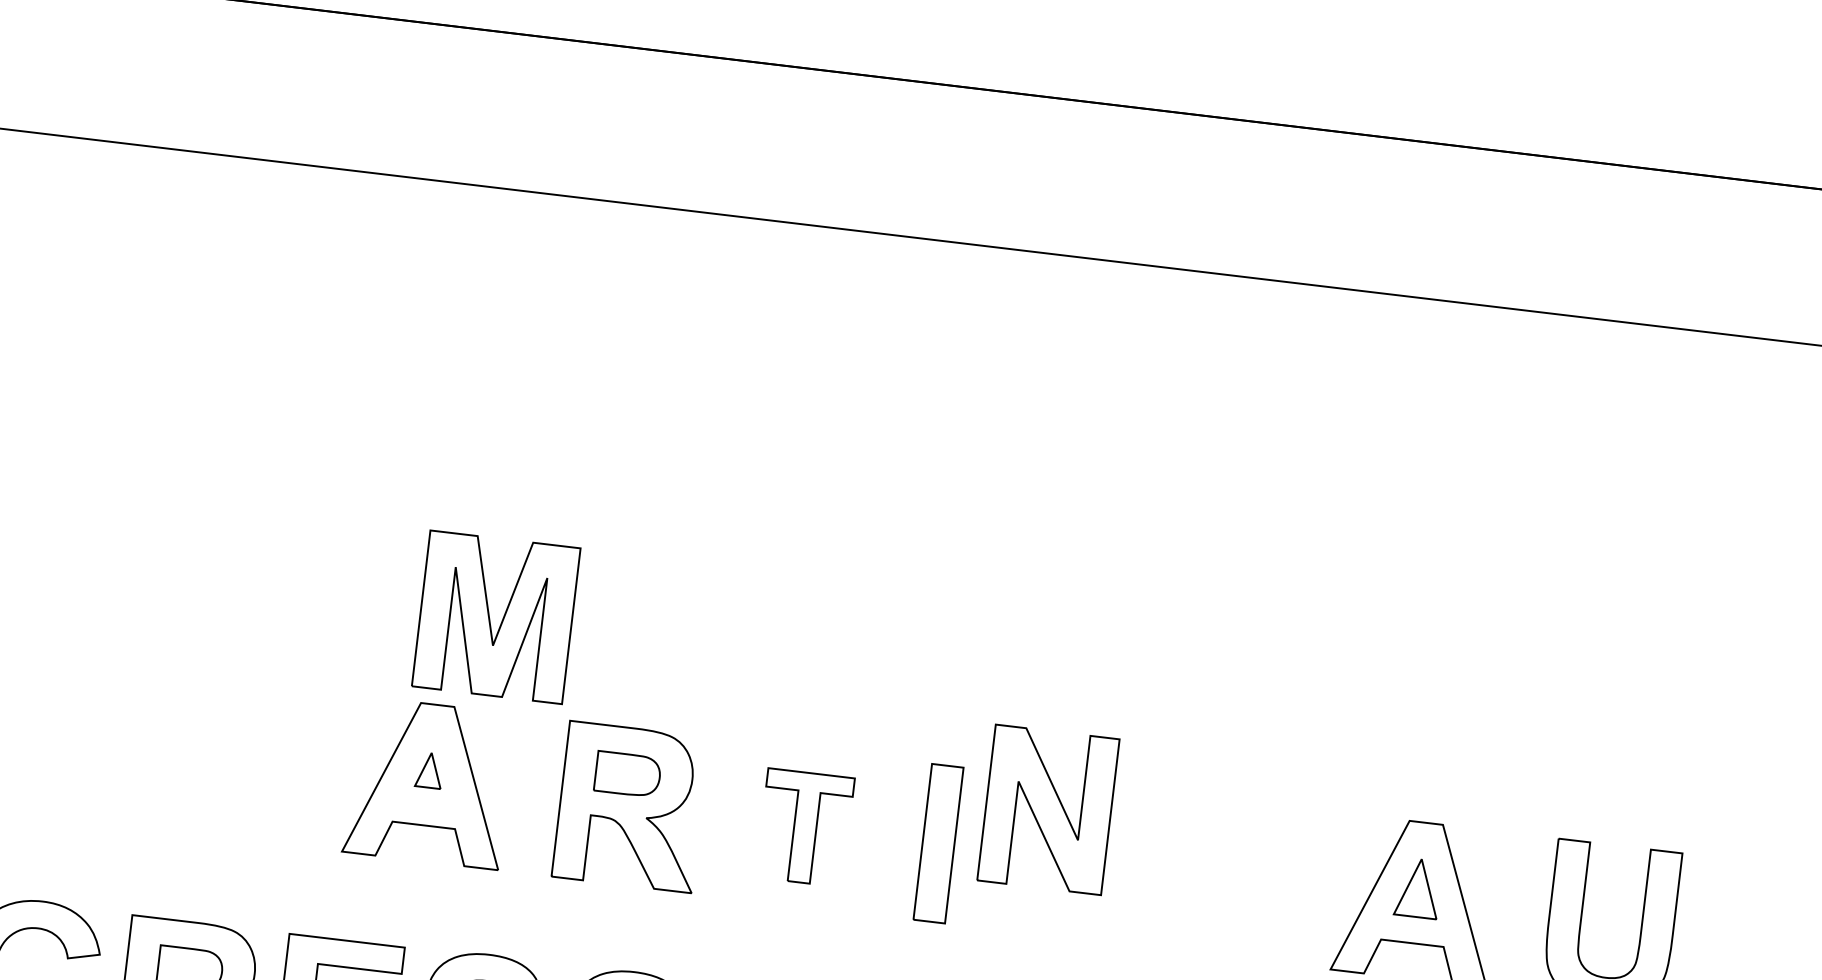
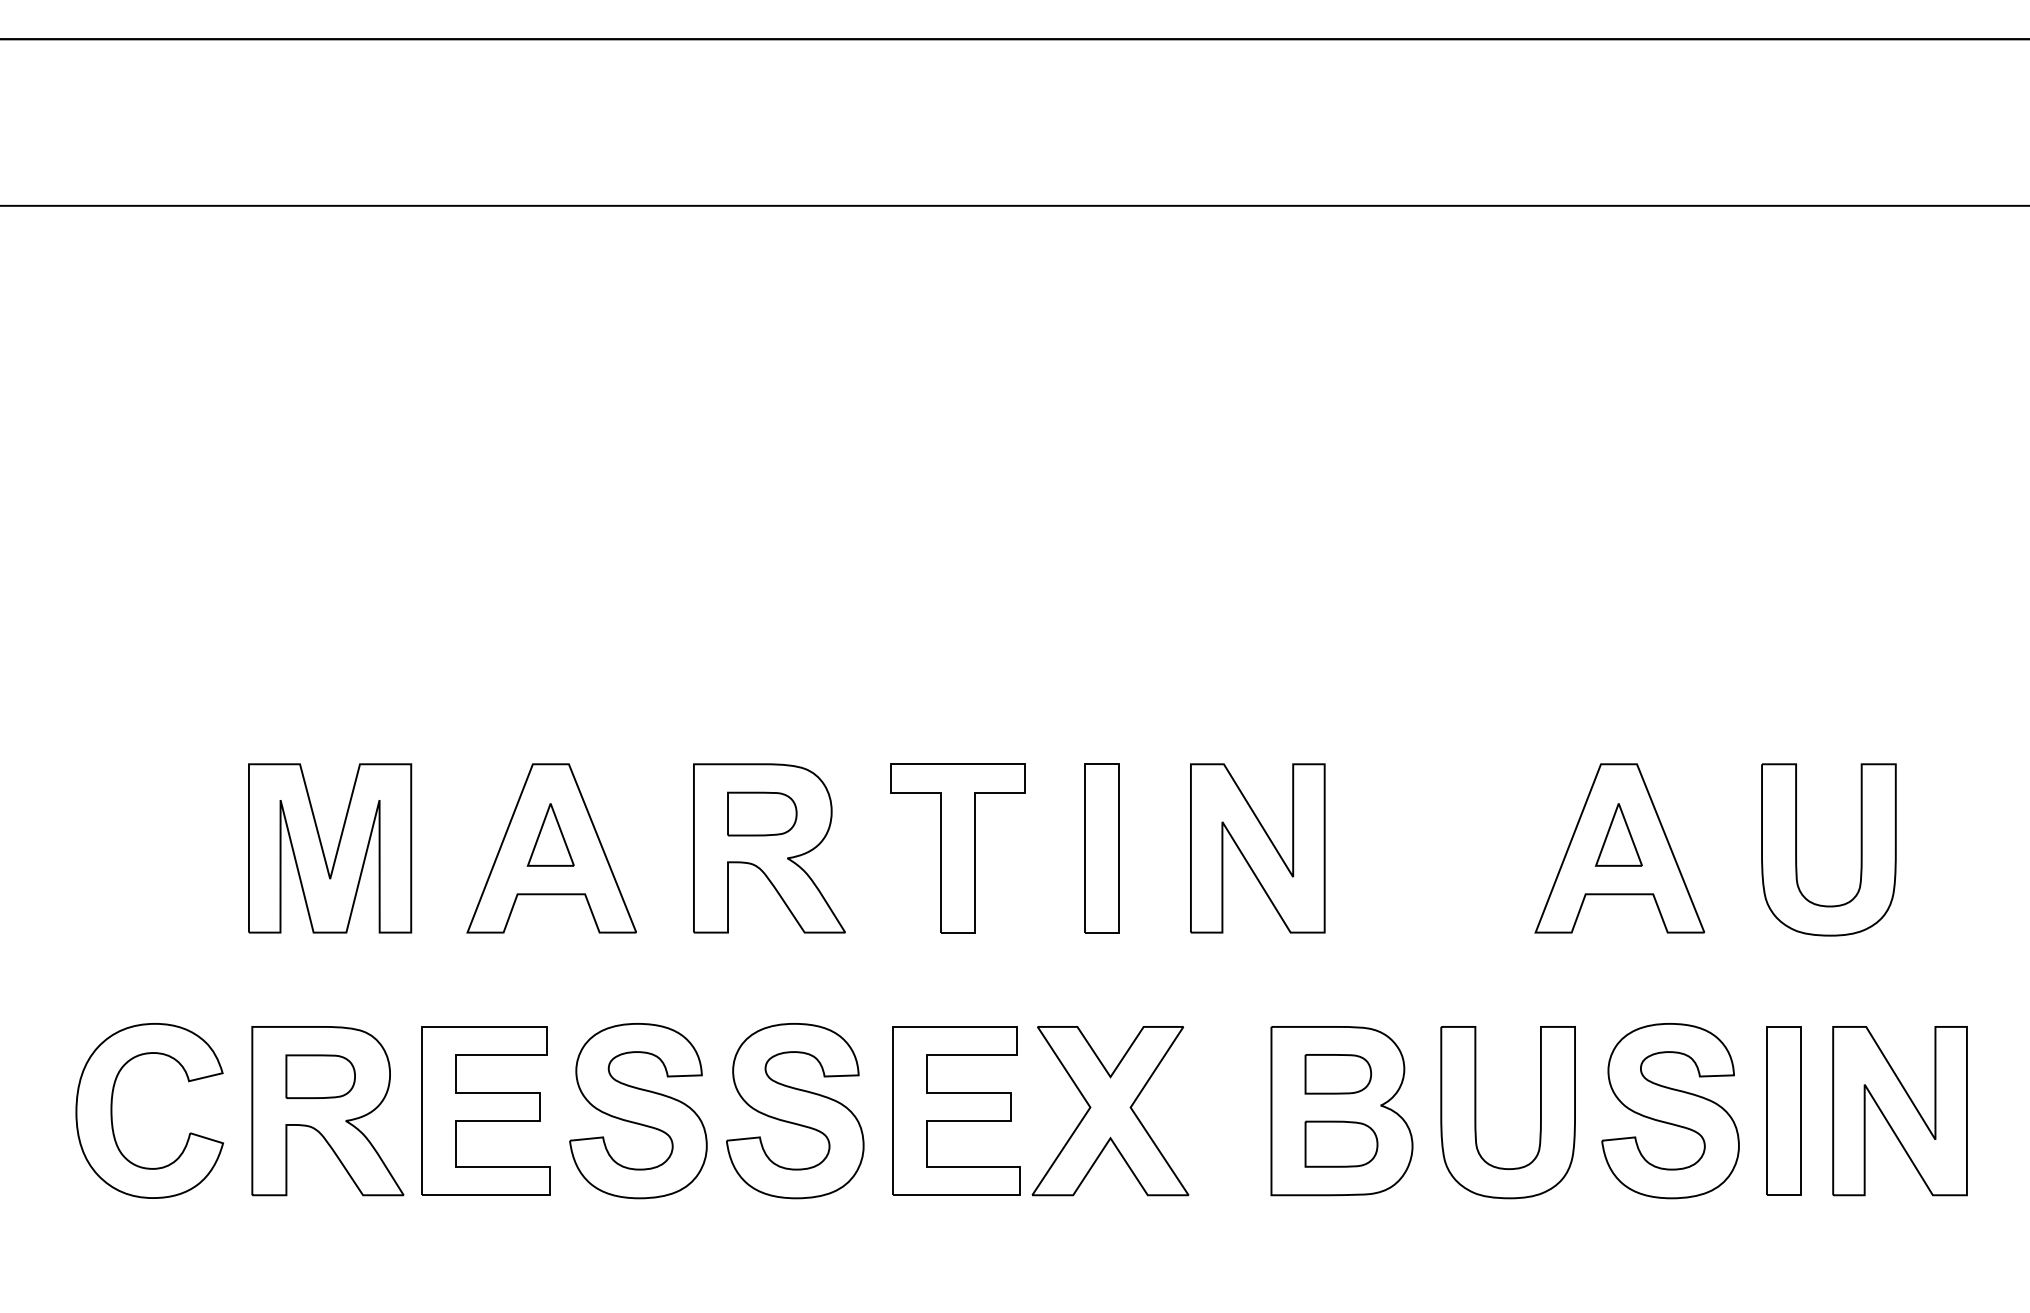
part: (501, 619) -> (336, 850), moved
part: (429, 769) -> (550, 834), size x1.67
part: (1048, 809) -> (1257, 848), moved
part: (804, 827) -> (957, 848), size x1.43

